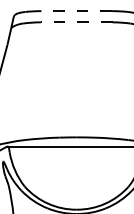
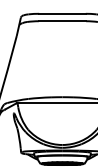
line: (76, 10) -> (62, 13), dashed -> solid
line: (76, 22) -> (62, 21), dashed -> solid

